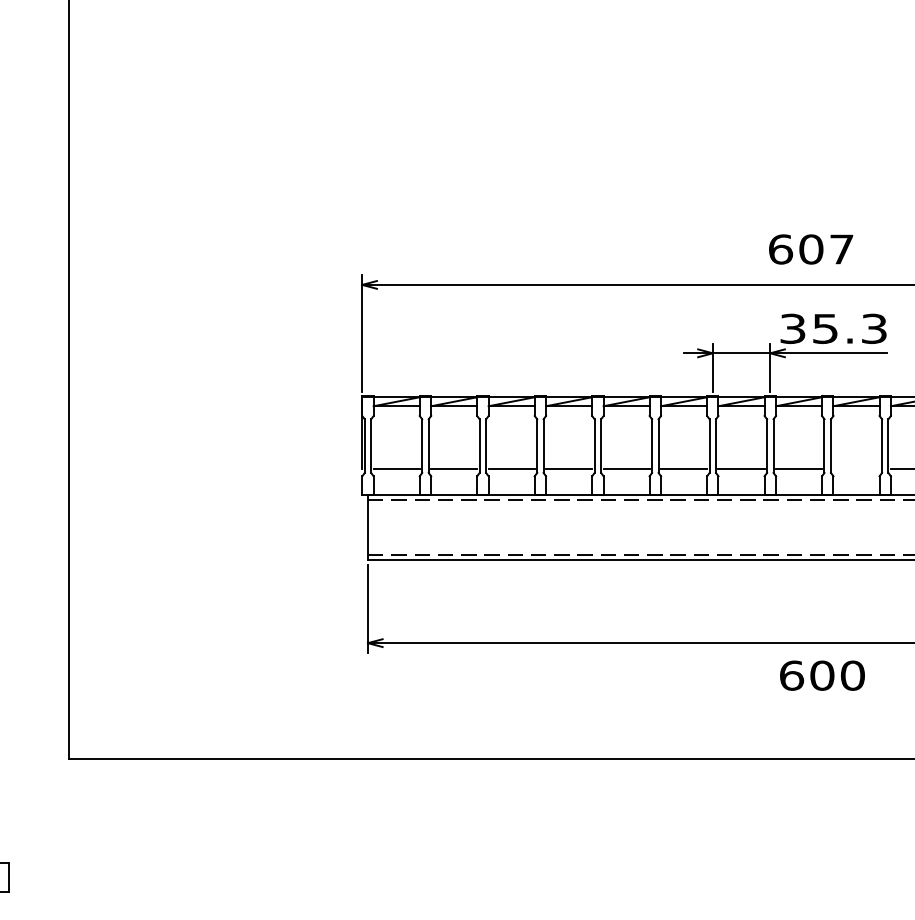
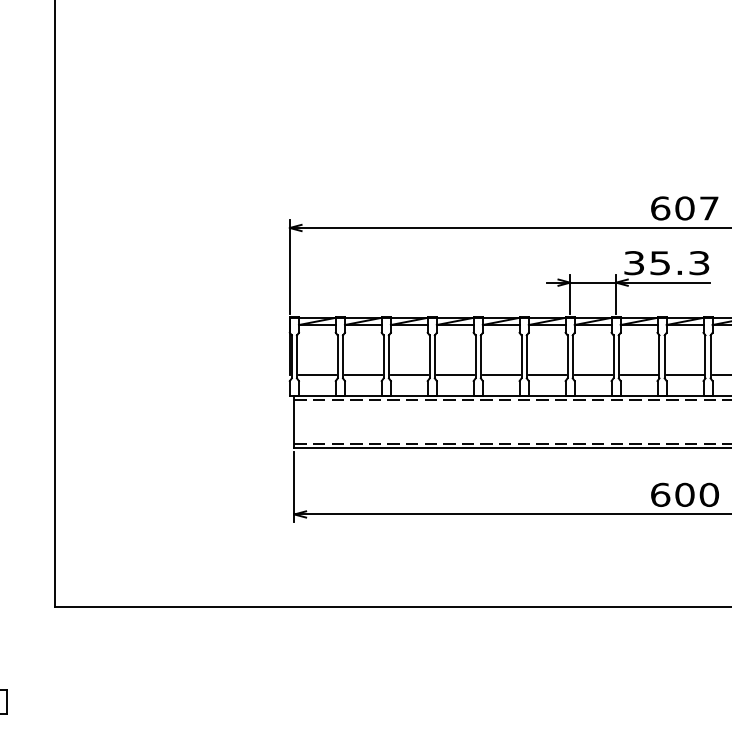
text: (811, 249) -> (685, 208), moved
line: (856, 468) -> (685, 374), added
text: (822, 675) -> (685, 494), moved

